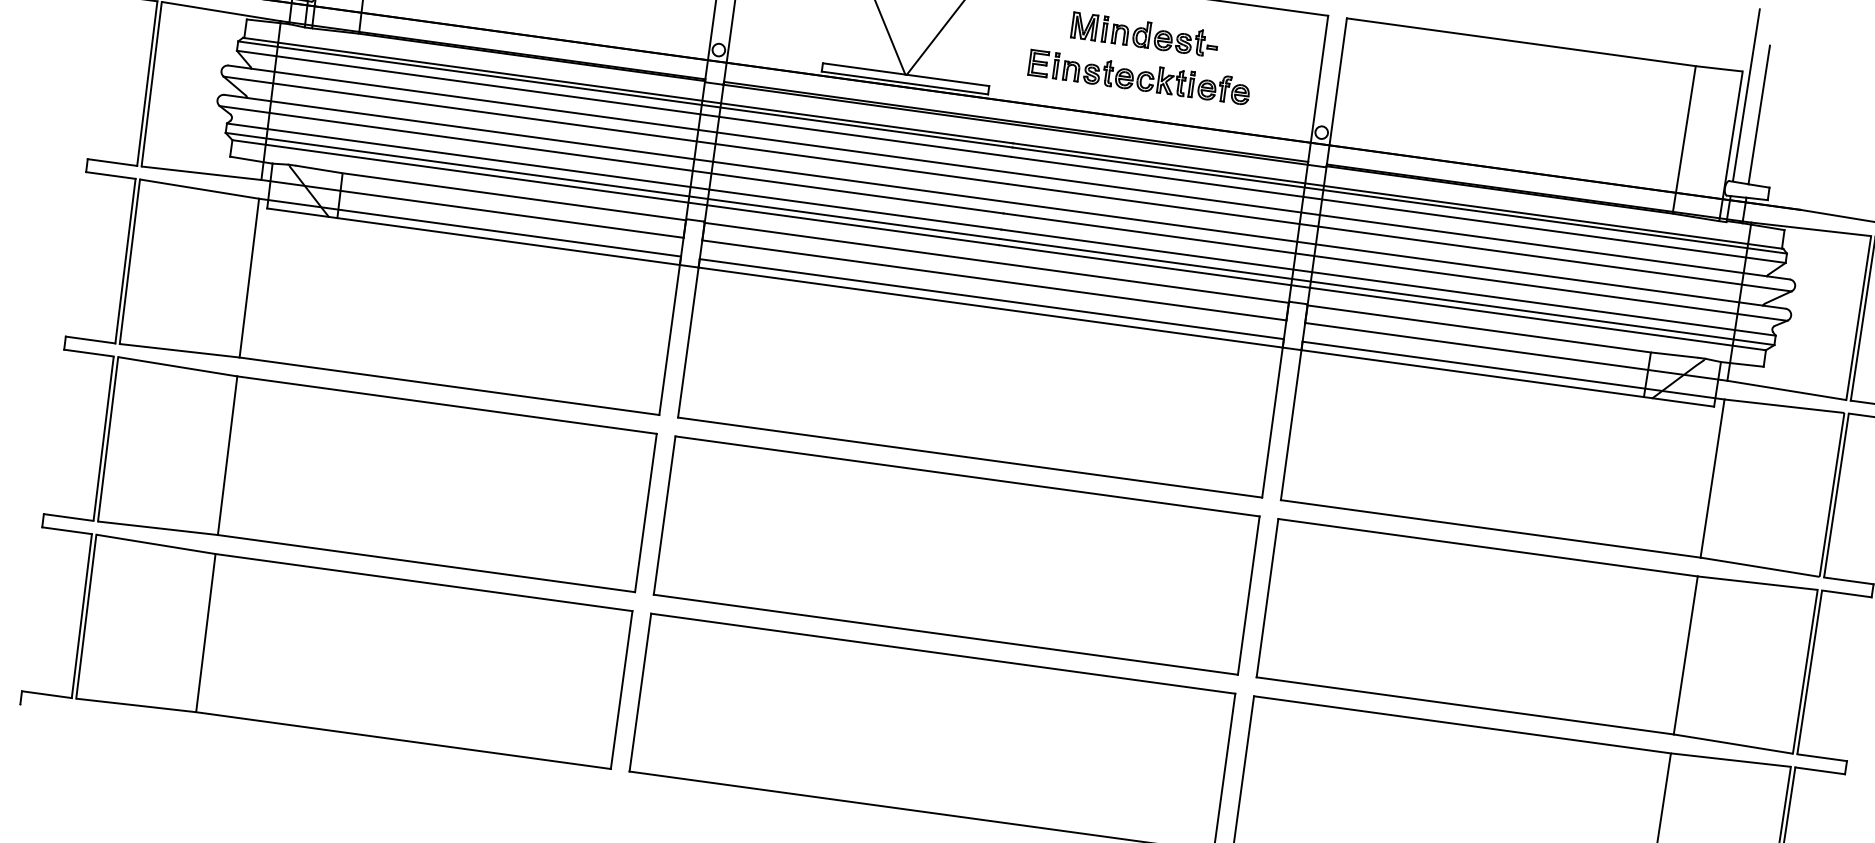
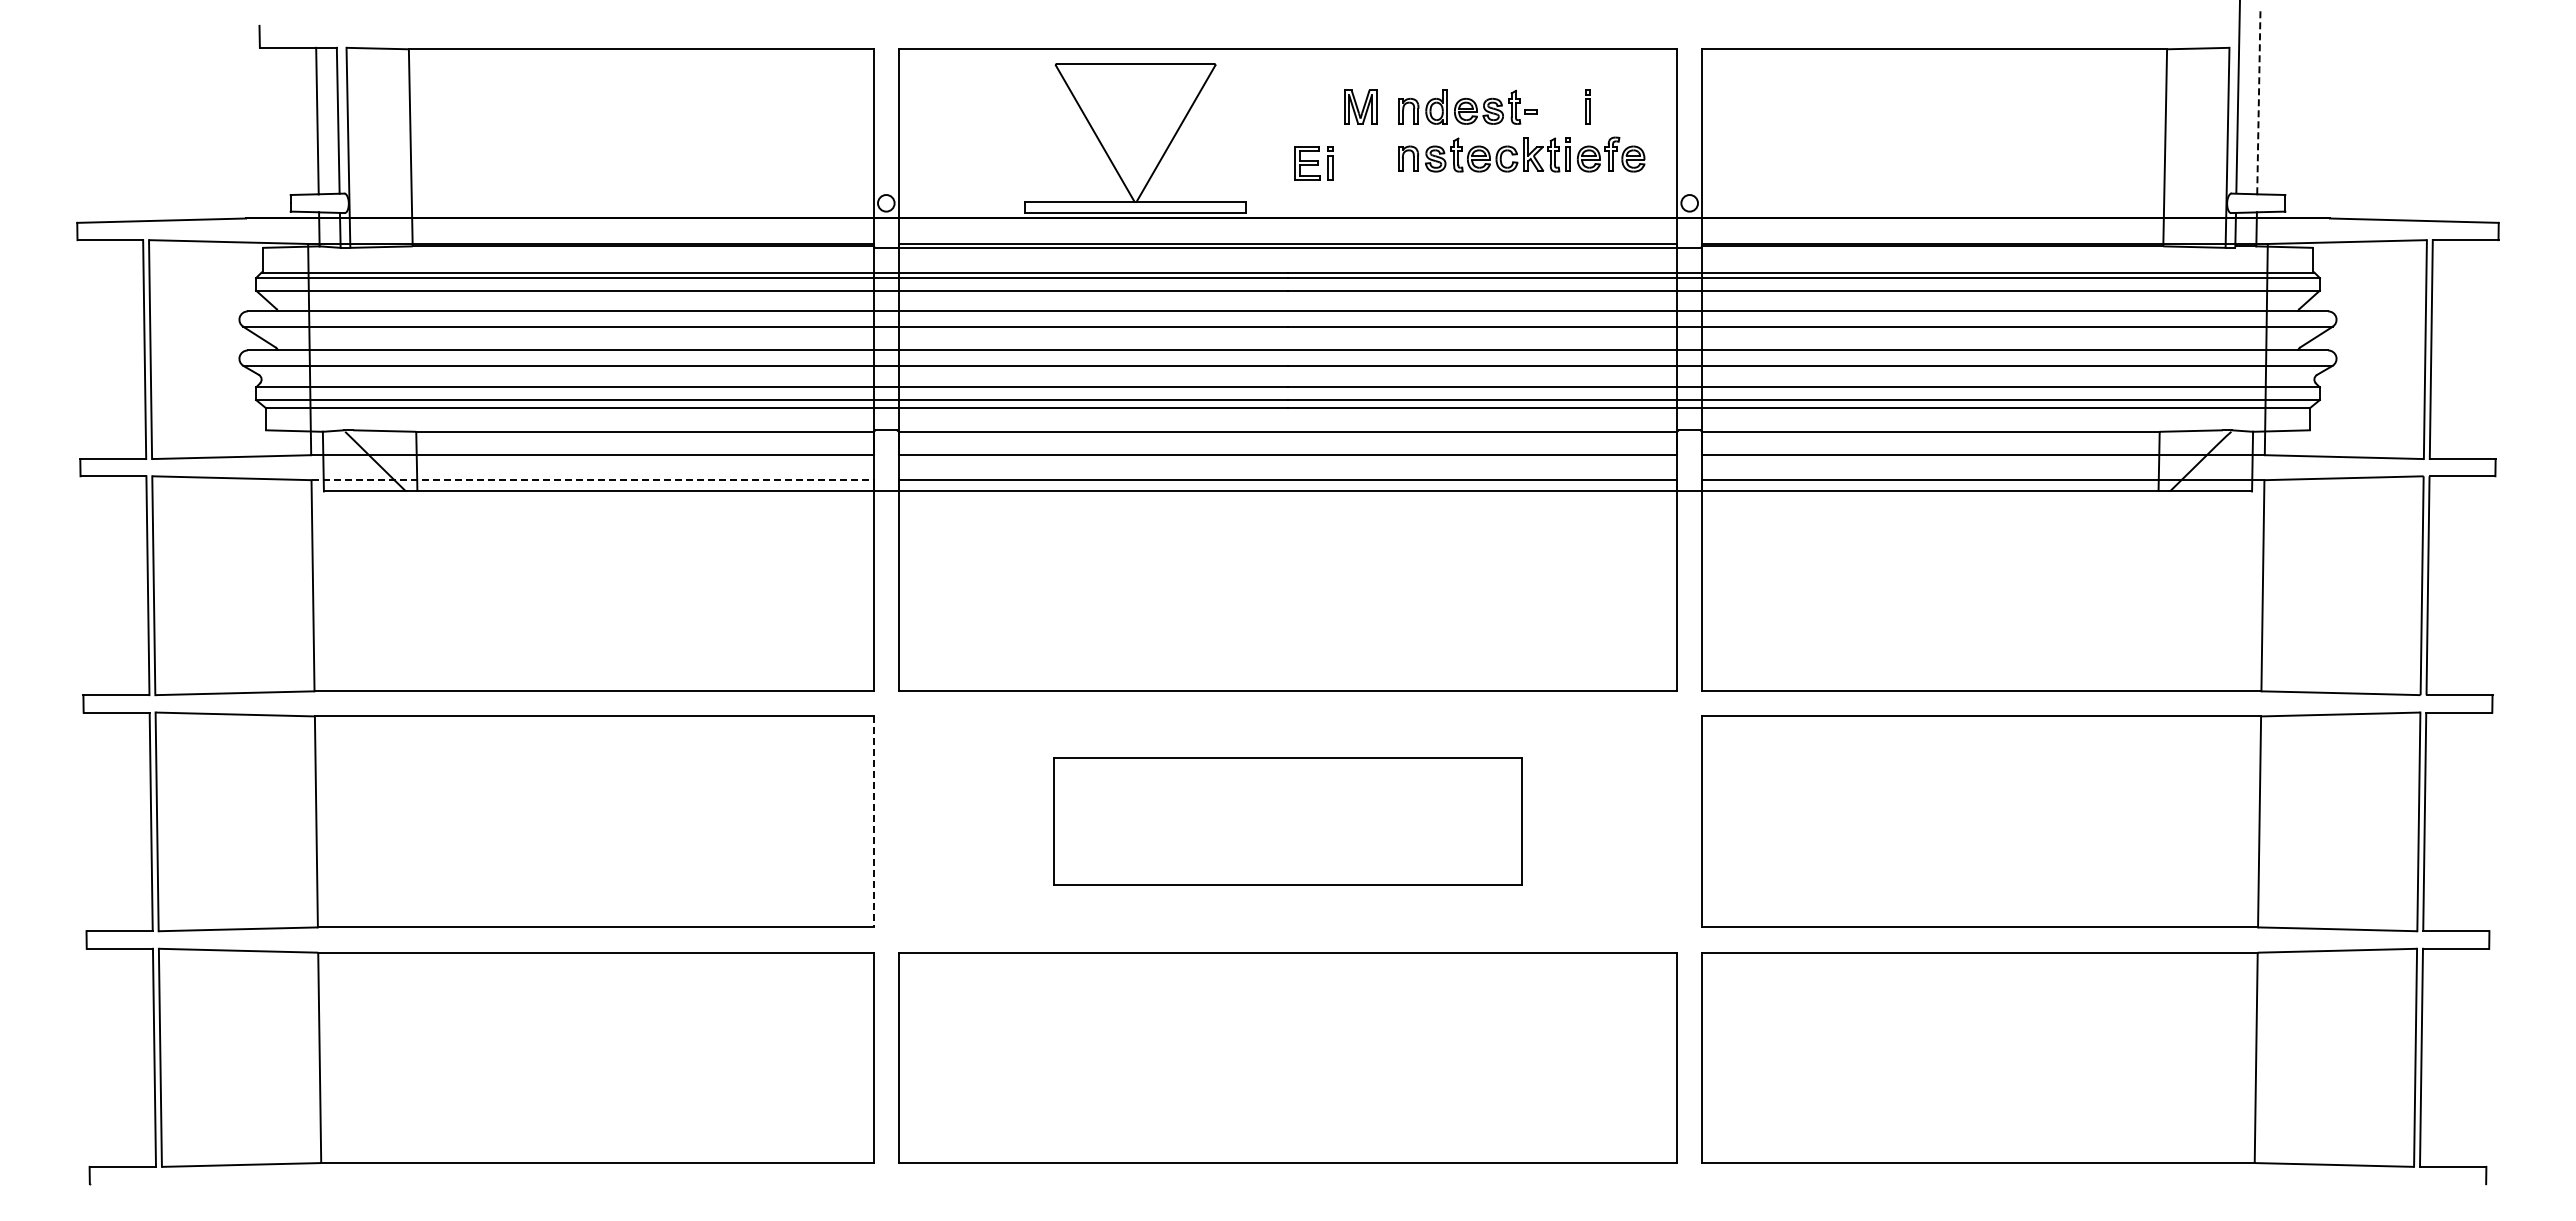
part: (1104, 28) -> (1587, 106), moved
part: (1156, 79) -> (1521, 154), moved
line: (1759, 114) -> (2258, 101), solid -> dashed
line: (470, 228) -> (593, 480), solid -> dashed
line: (645, 513) -> (873, 822), solid -> dashed
part: (956, 555) -> (1287, 821), size x0.6

